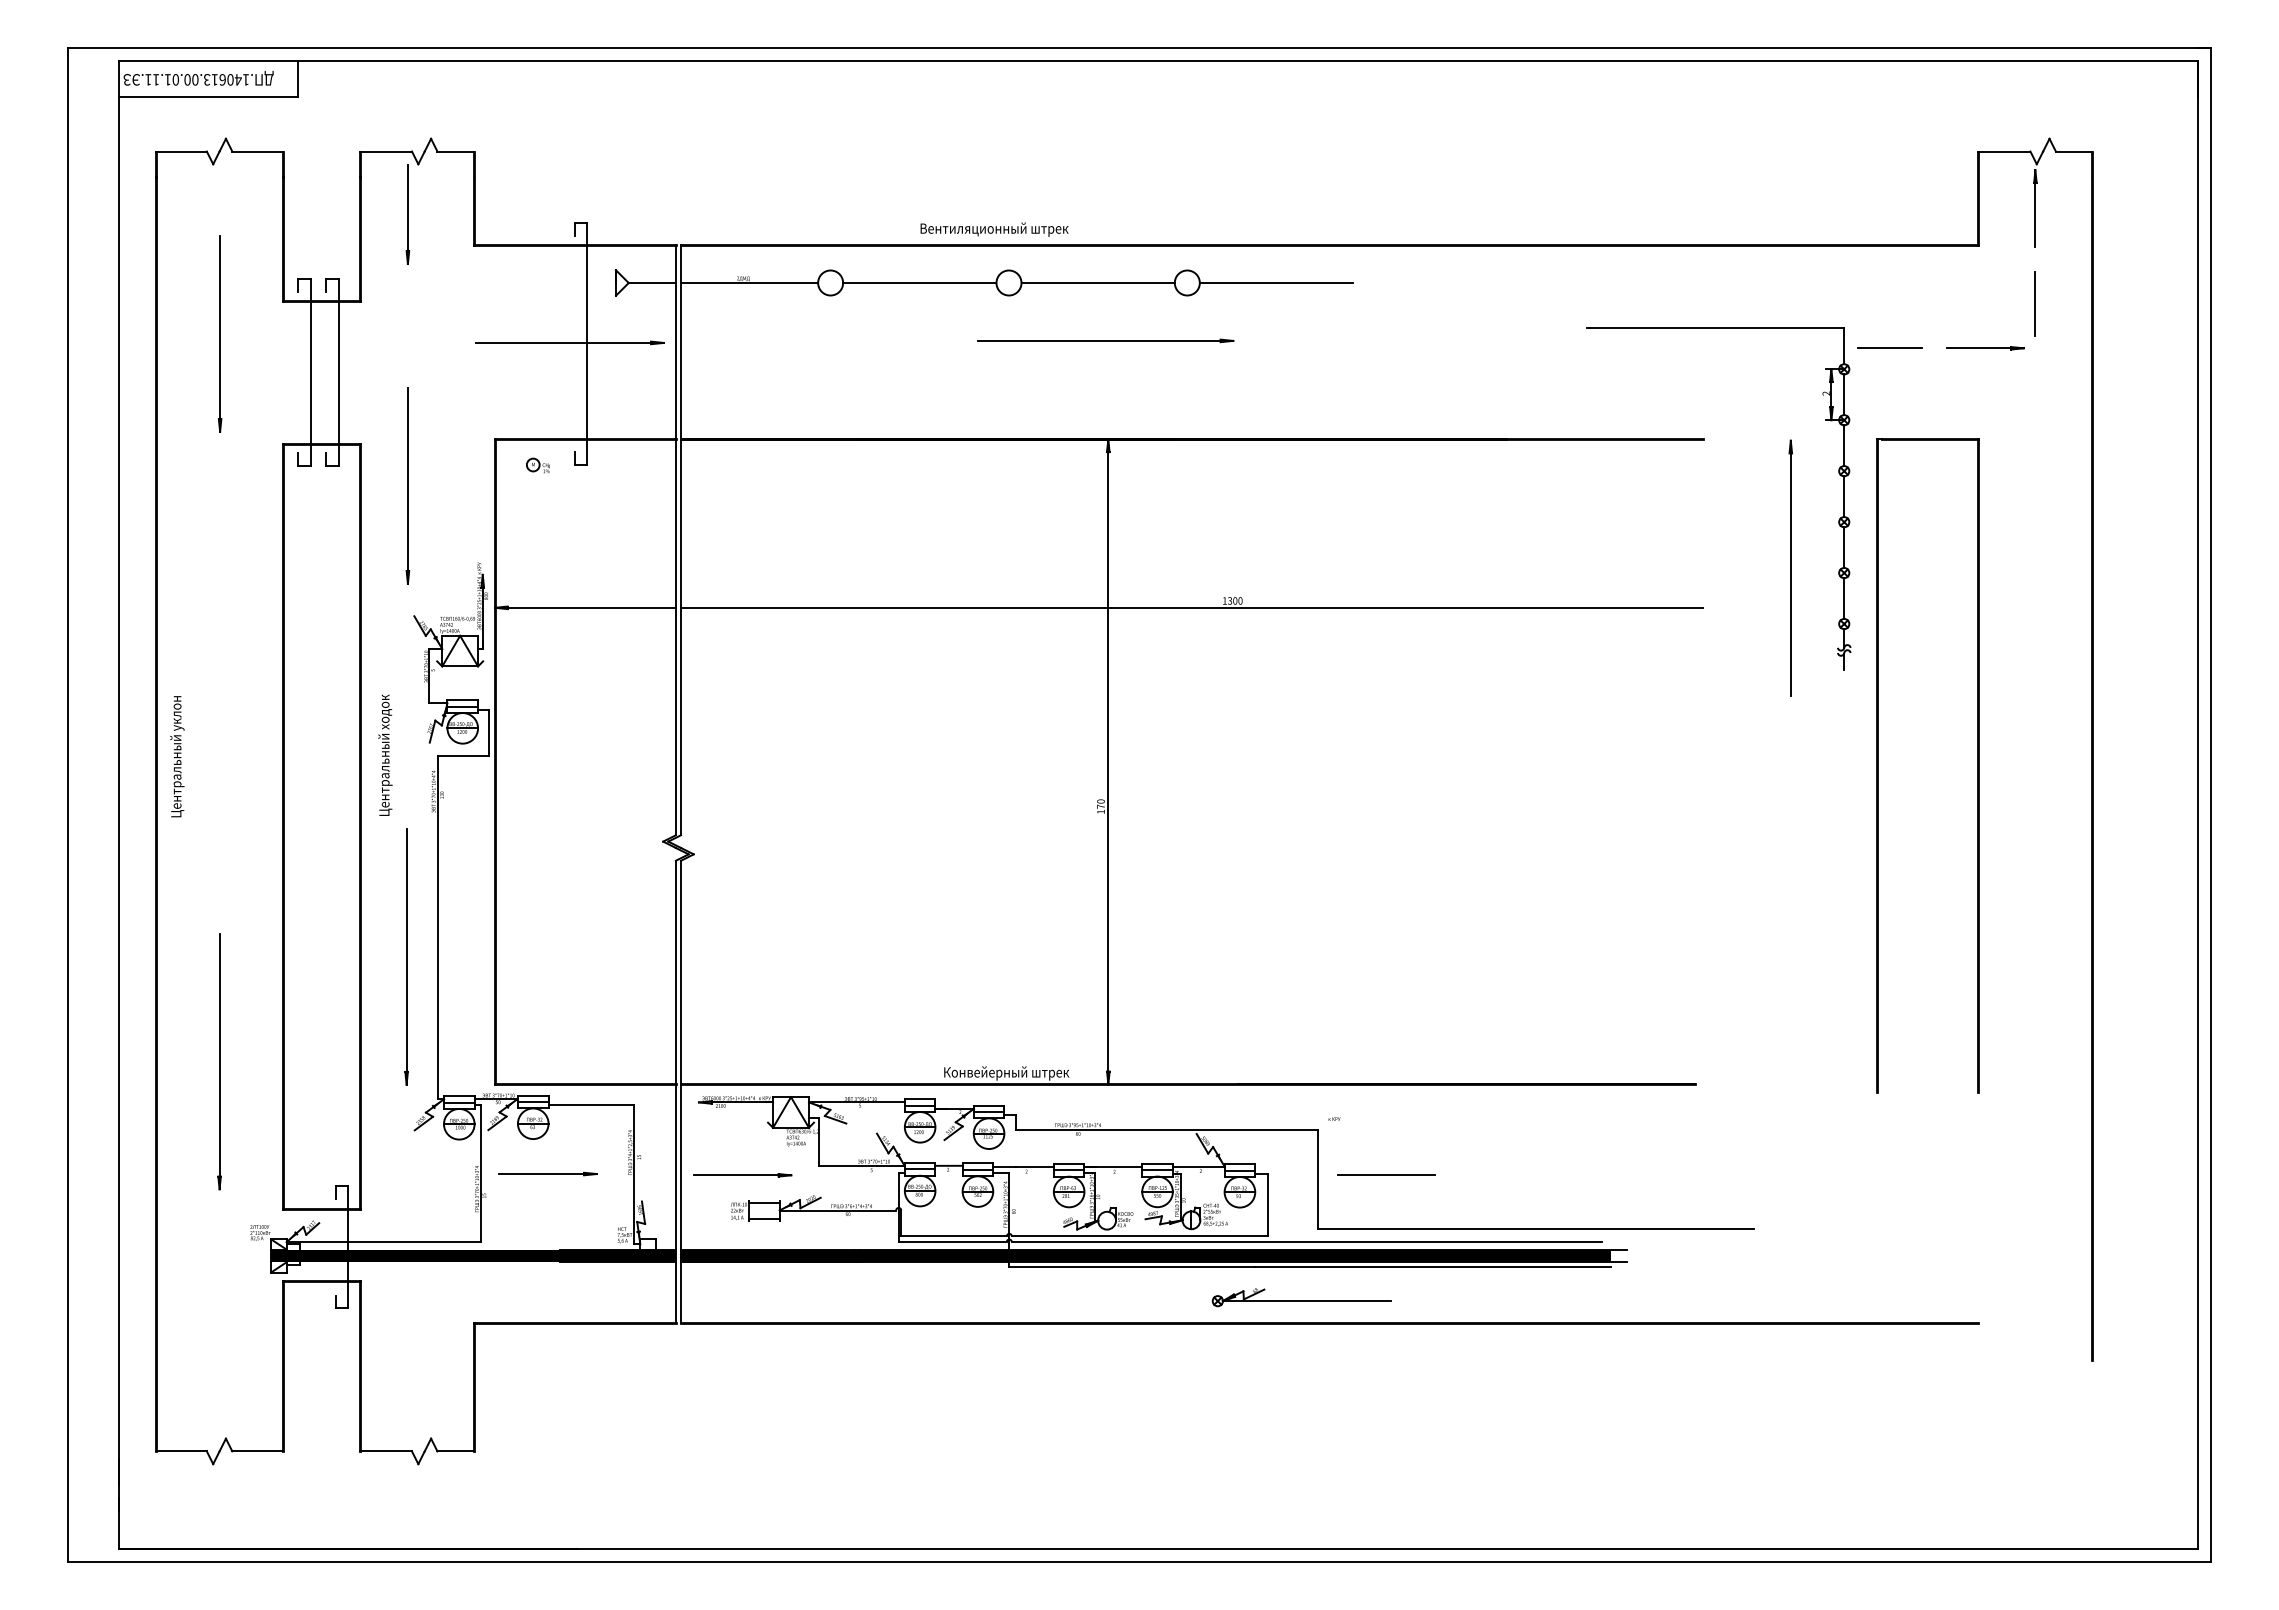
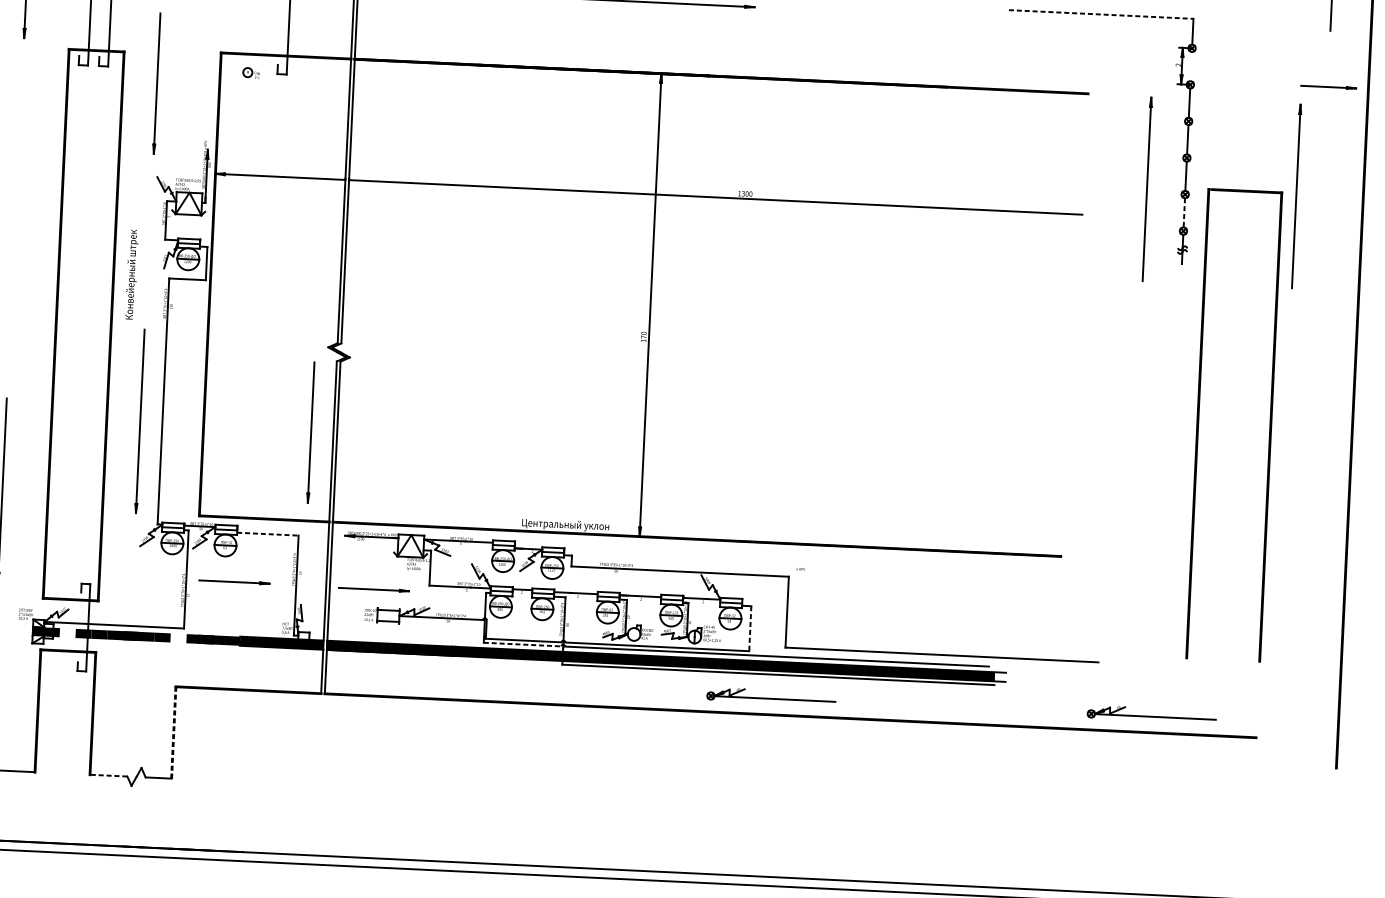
line: (1715, 328) -> (1101, 14), solid -> dashed
line: (1889, 348) -> (1225, 34), removed
part: (1985, 348) -> (1328, 87), moved
line: (1844, 394) -> (1191, 66), removed
part: (1998, 567) -> (1296, 195), added
line: (1844, 599) -> (1184, 213), solid -> dashed
text: (385, 752) -> (132, 273), Центральный ходок -> Конвейерный штрек
part: (1878, 765) -> (1199, 423), moved
part: (644, 960) -> (310, 432), added
text: (1007, 1073) -> (567, 525), Конвейерный штрек -> Центральный уклон
line: (591, 1105) -> (267, 534), solid -> dashed
line: (1386, 1175) -> (836, 611), removed
line: (1268, 1205) -> (750, 629), solid -> dashed
line: (953, 1242) -> (523, 644), solid -> dashed
fill: (319, 1255) -> (67, 632), removed
fill: (474, 1255) -> (178, 638), removed
part: (1831, 1297) -> (1151, 714), added
line: (473, 1387) -> (173, 732), solid -> dashed
line: (385, 1451) -> (108, 775), solid -> dashed

